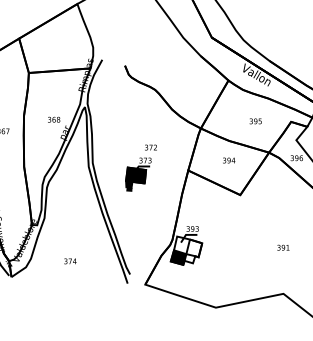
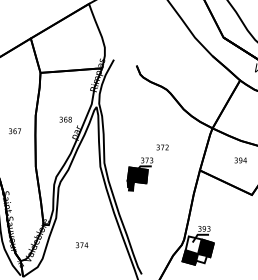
part: (138, 174) -> (140, 174), moved
fill: (194, 248) -> (206, 248), added
text: (70, 261) -> (82, 245), moved

